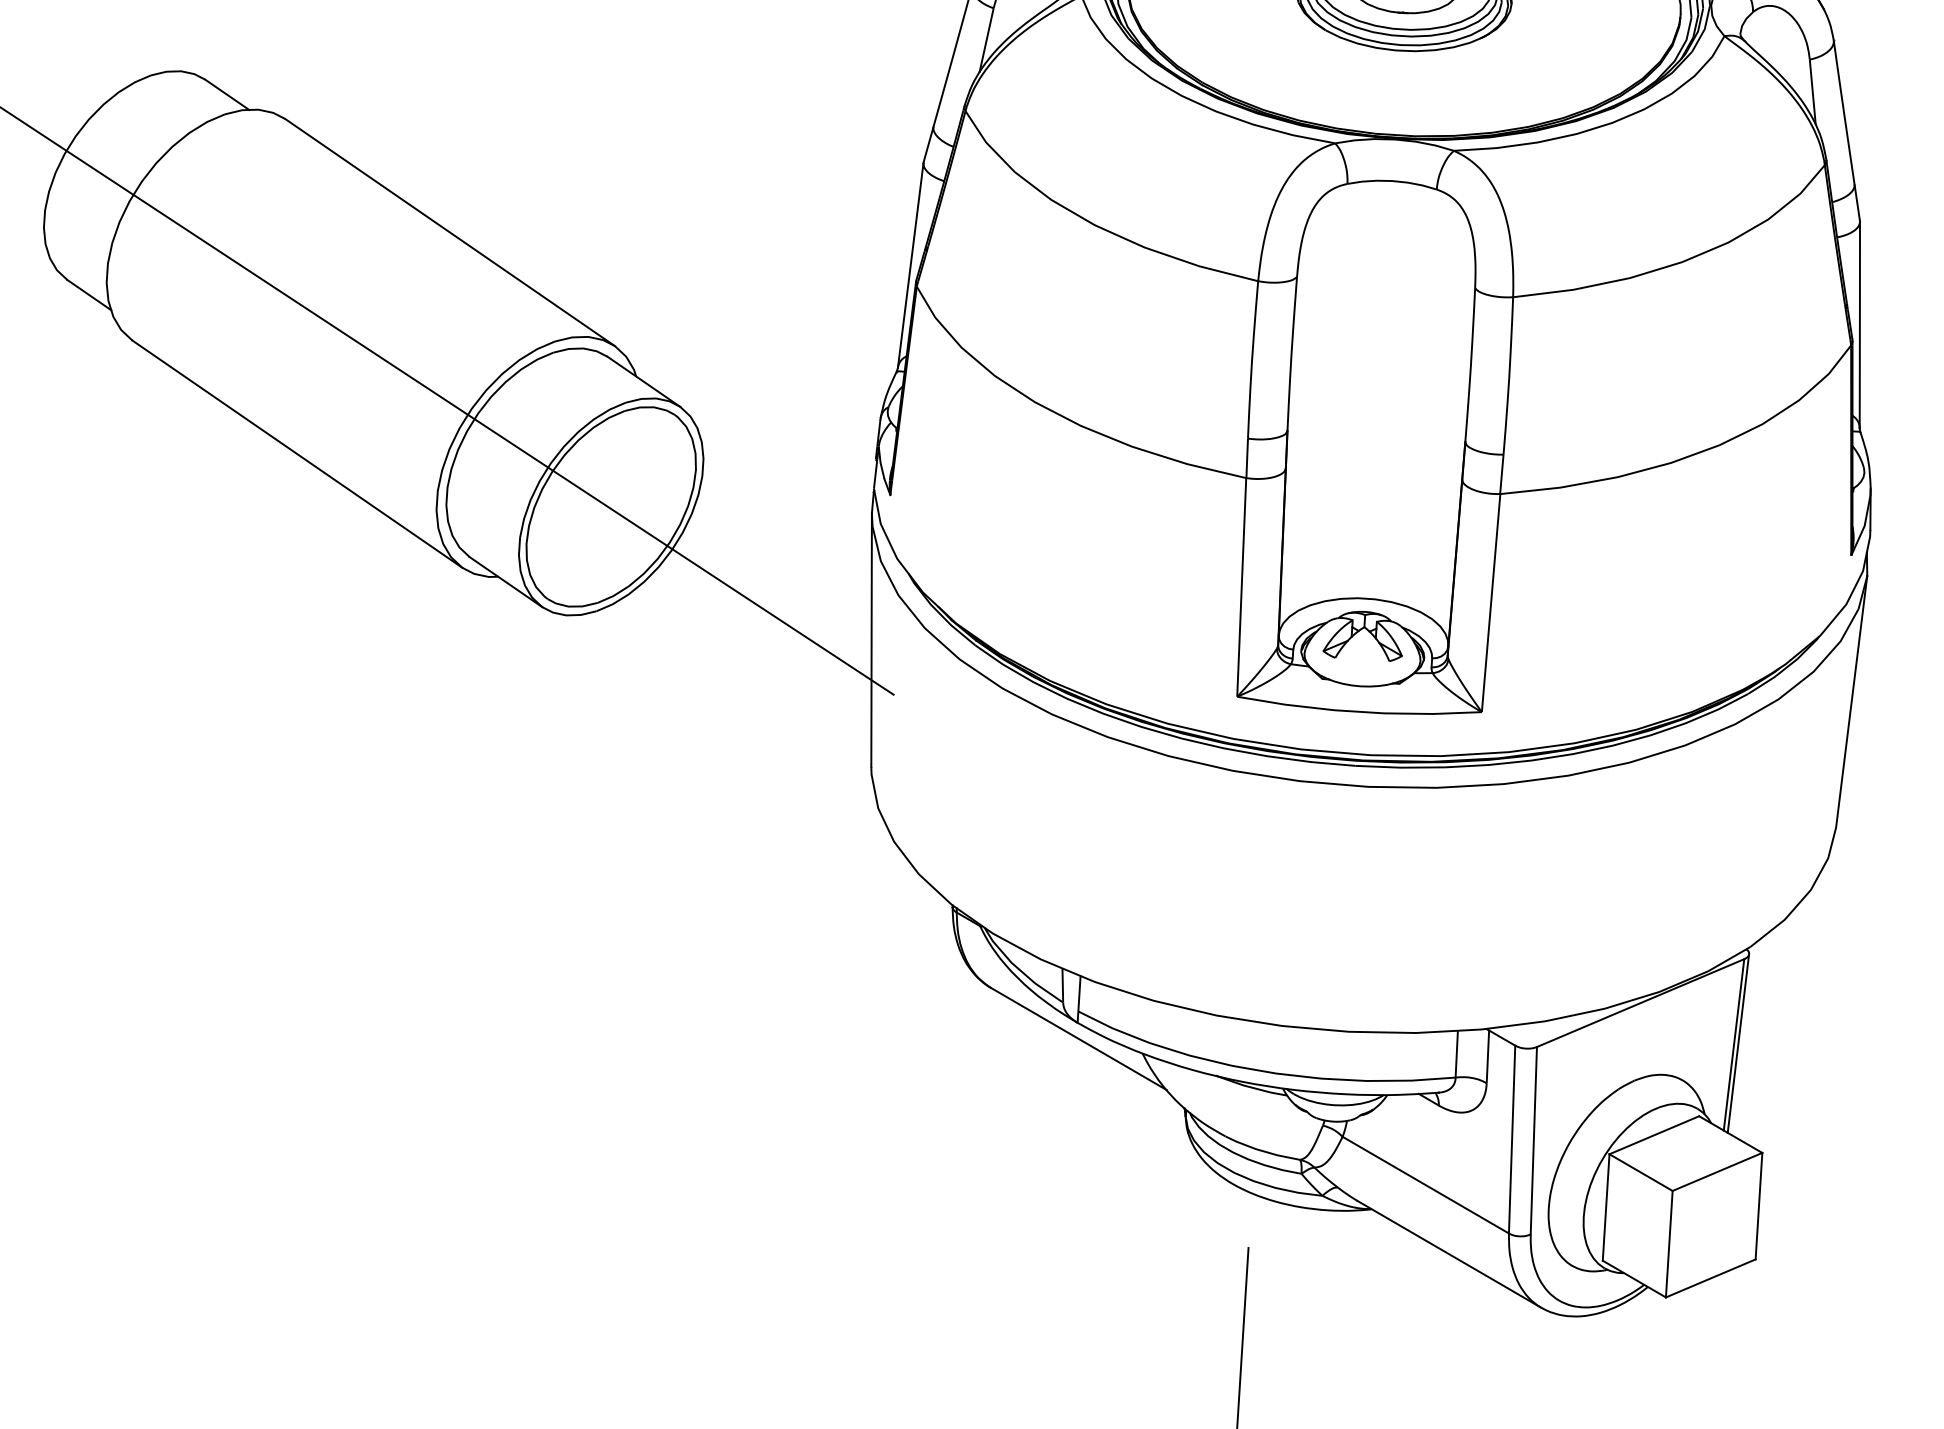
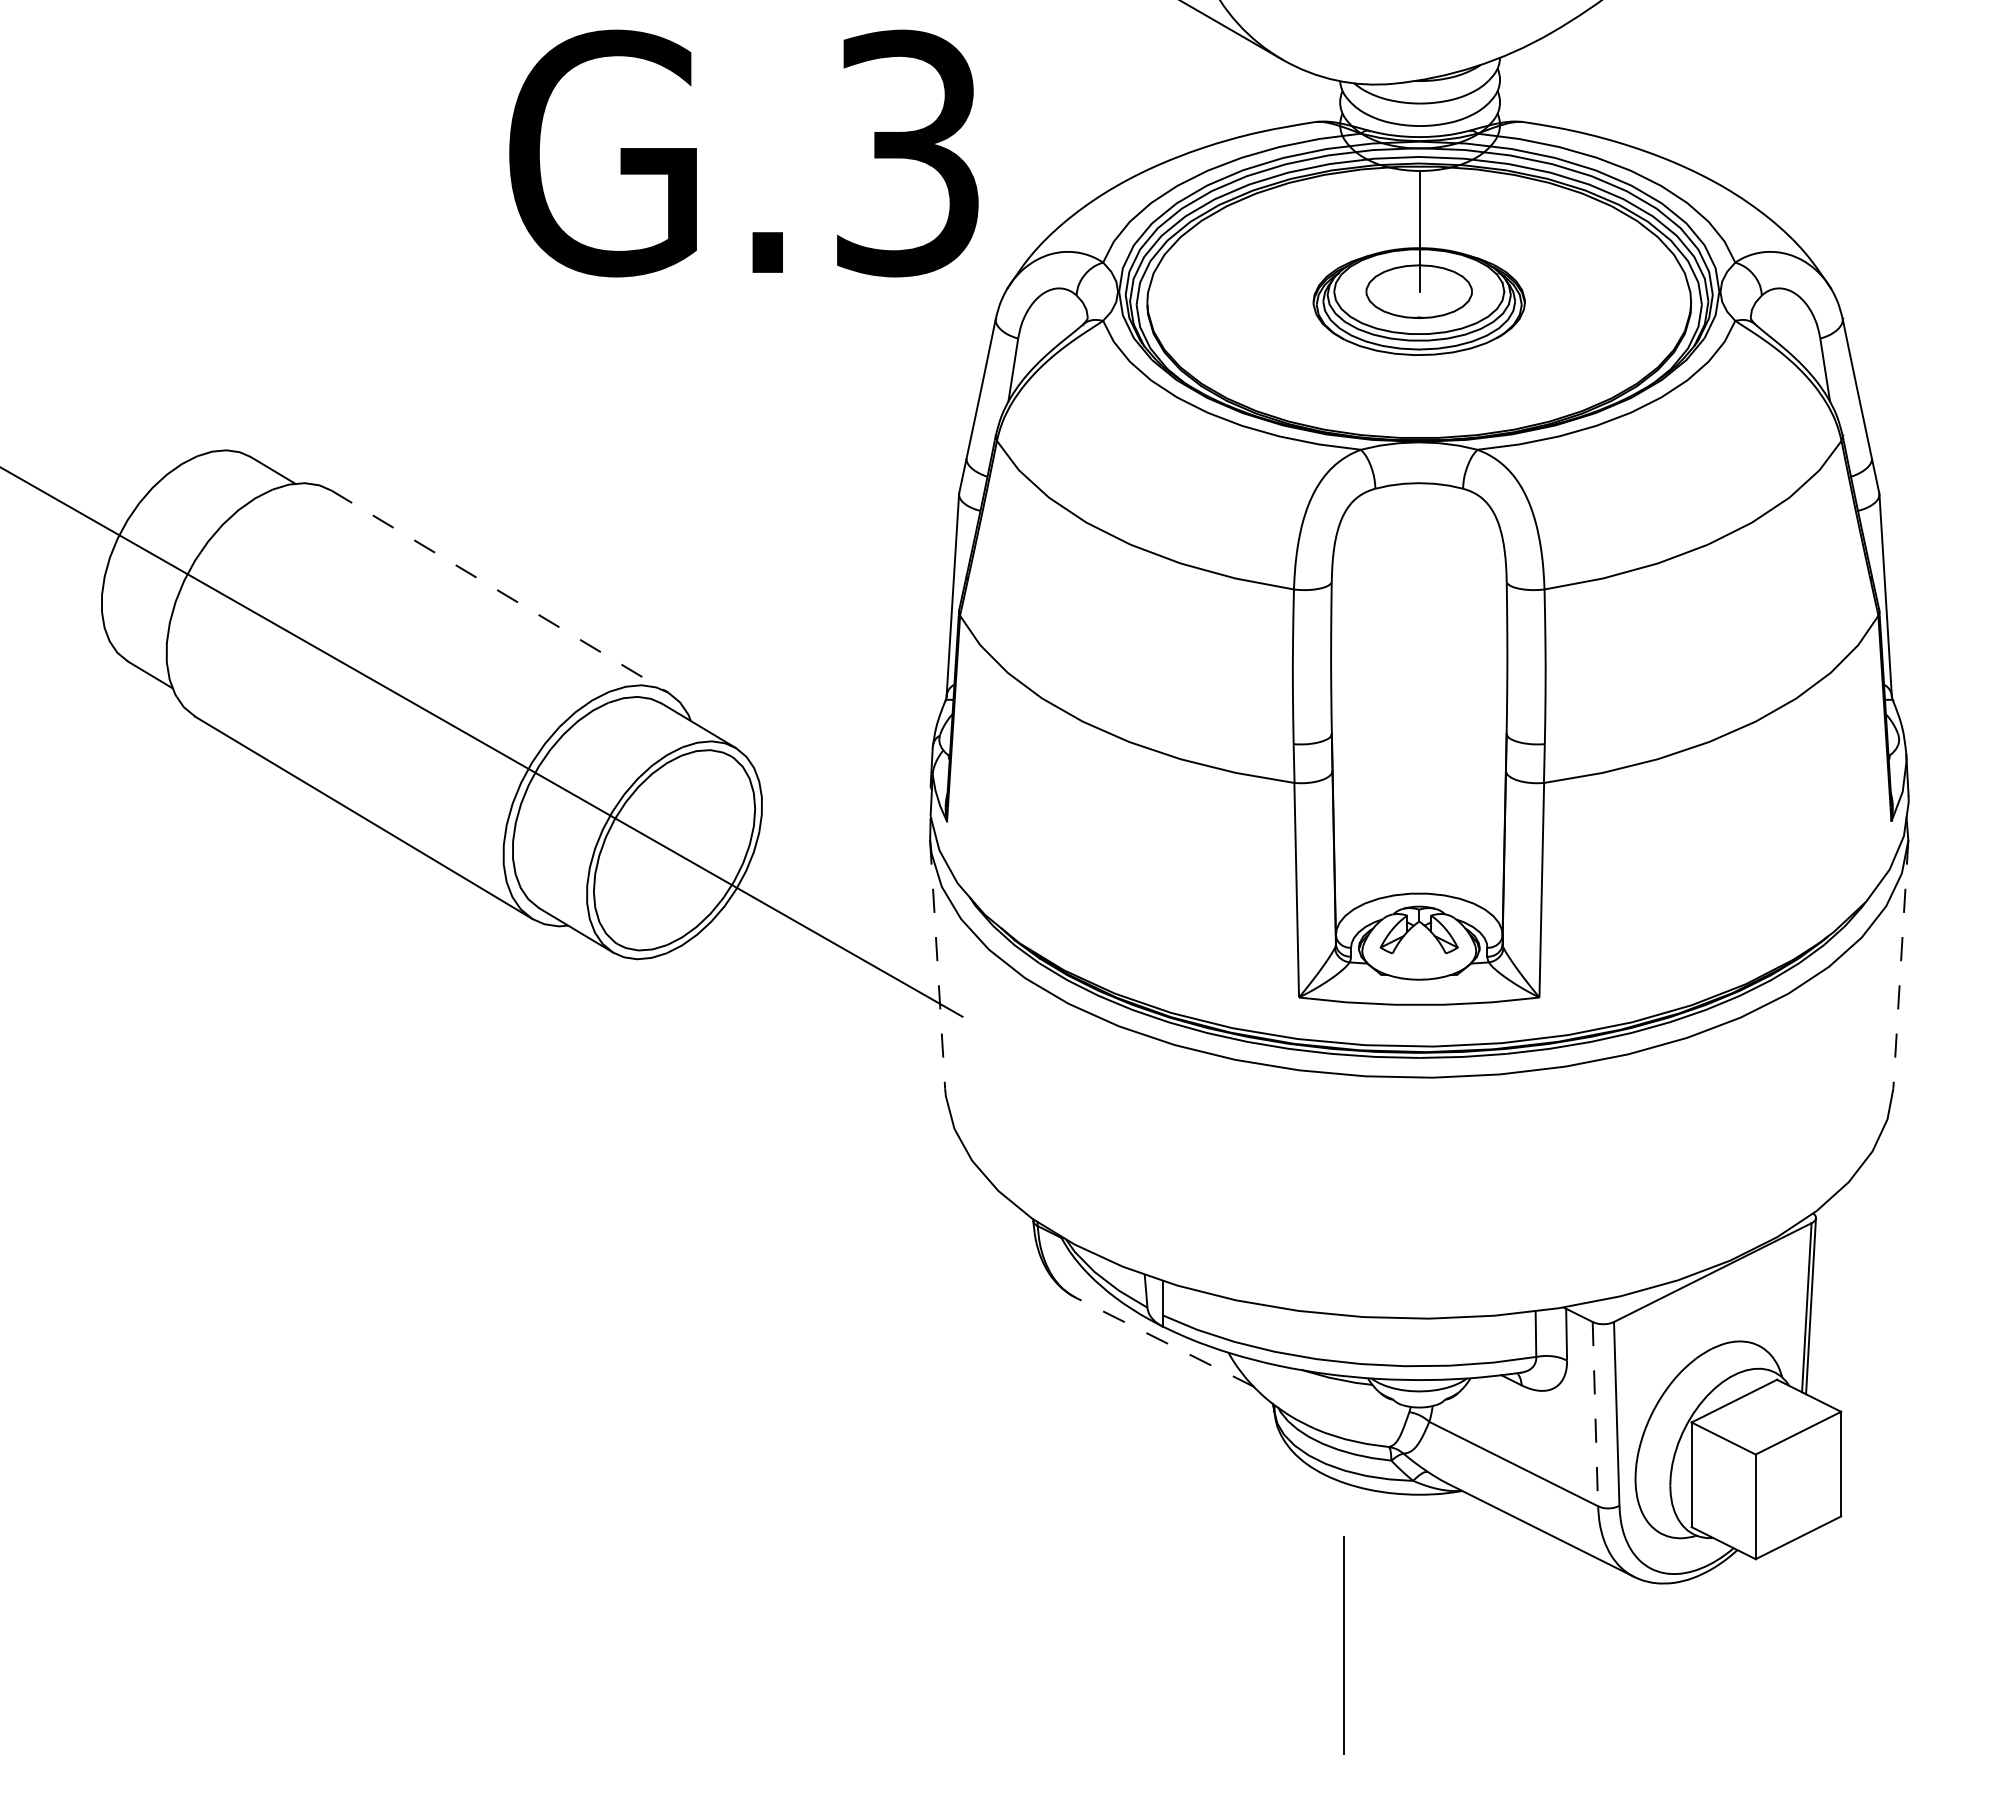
line: (450, 232) -> (500, 591), solid -> dashed
line: (871, 640) -> (937, 965), solid -> dashed
line: (1851, 702) -> (1900, 965), solid -> dashed
line: (1079, 1039) -> (1165, 1342), solid -> dashed
line: (1512, 1139) -> (1595, 1414), solid -> dashed

